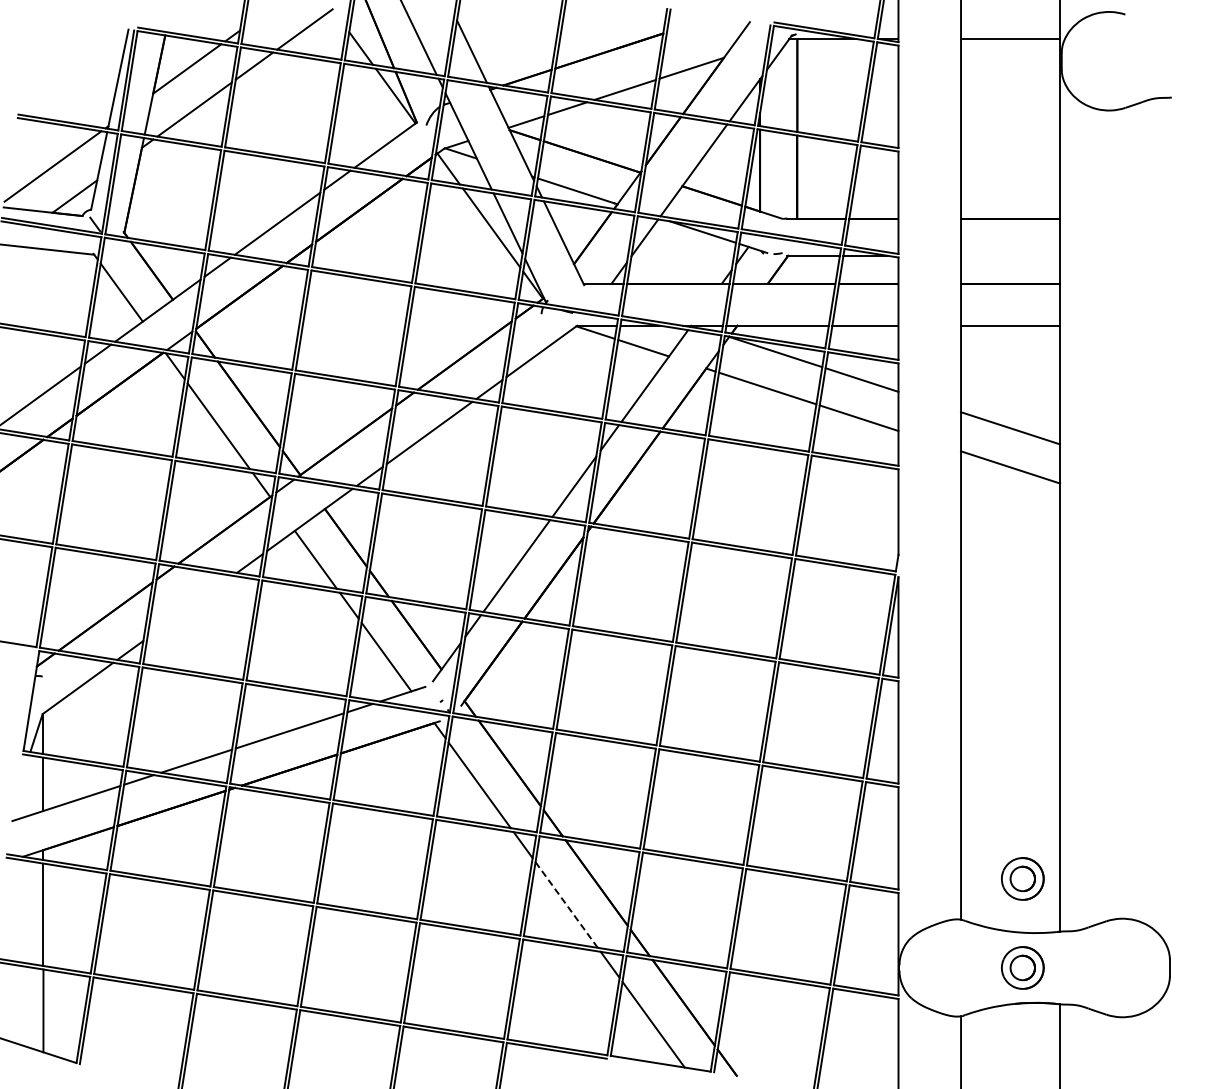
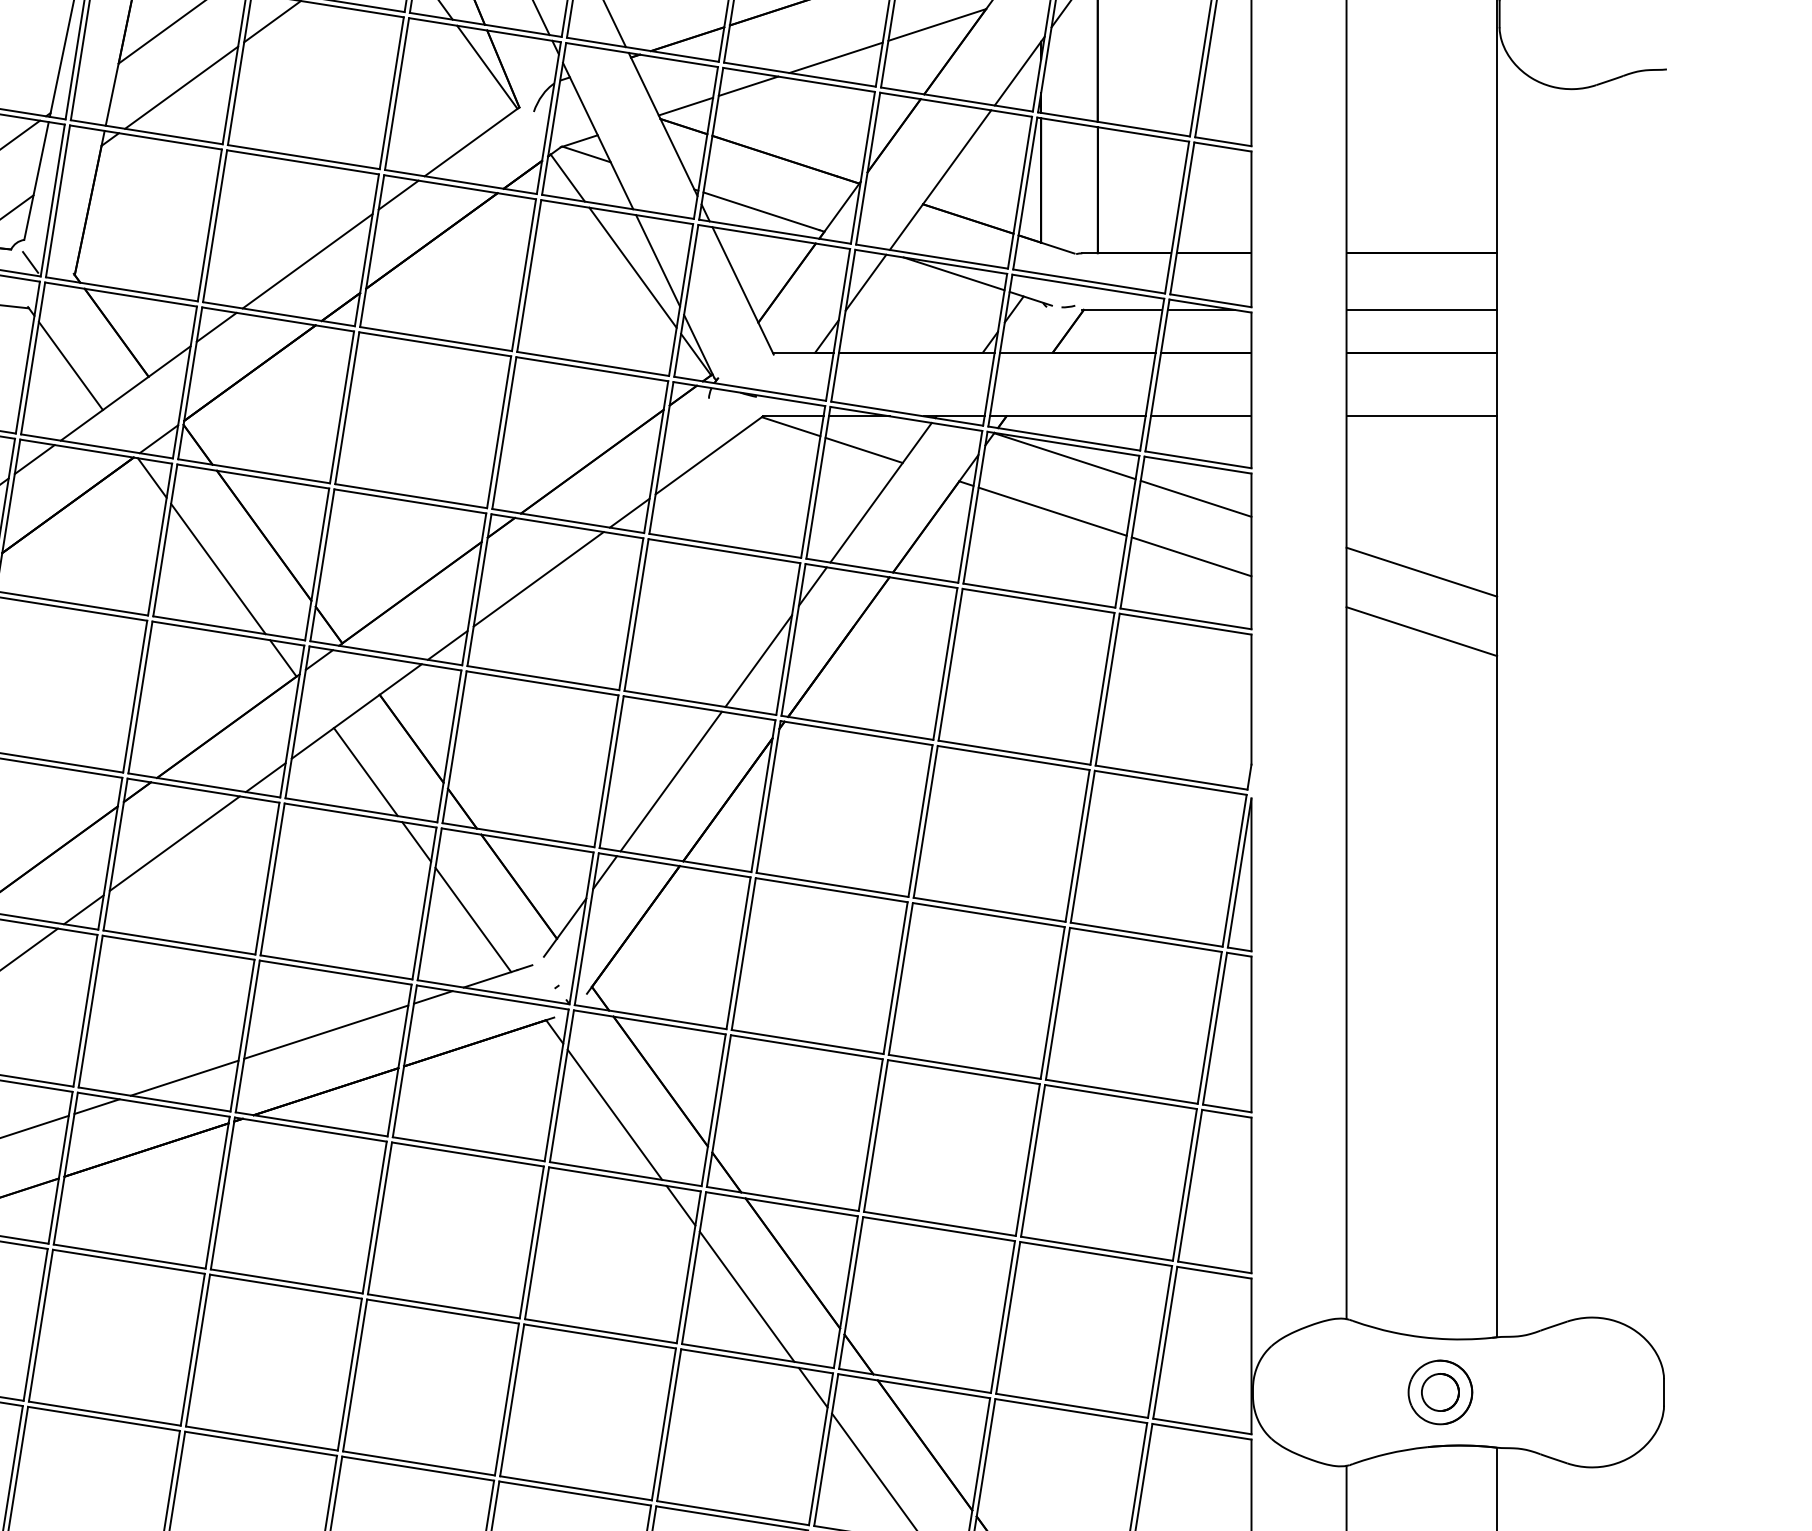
line: (1010, 255) -> (1421, 309), added
line: (189, 606) -> (173, 843), added
part: (1022, 878) -> (1439, 1256), removed
line: (566, 905) -> (746, 1297), dashed -> solid

